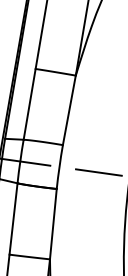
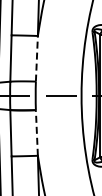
line: (68, 109) -> (36, 58), solid -> dashed
line: (52, 223) -> (36, 132), solid -> dashed

